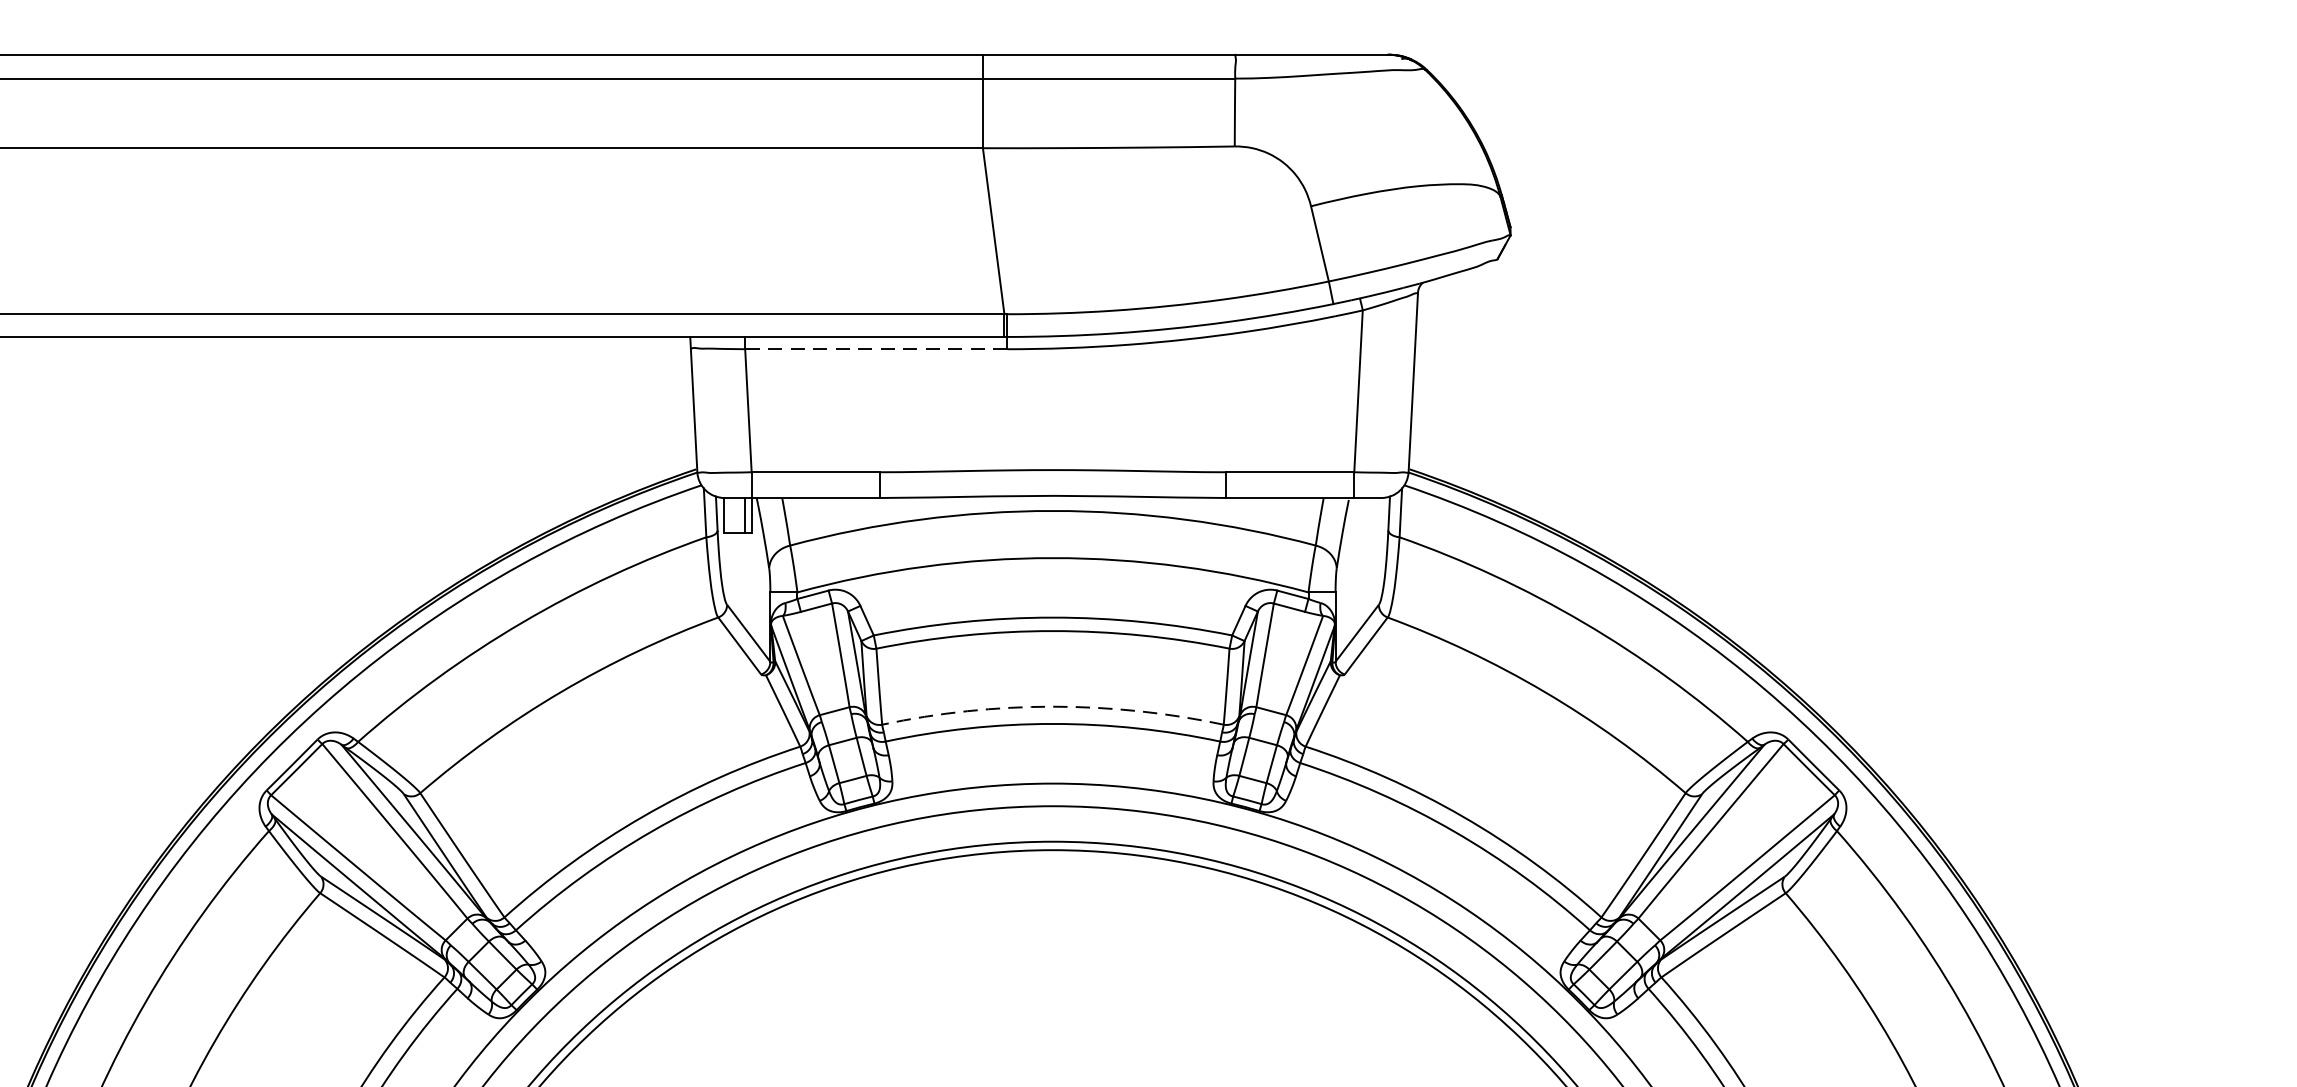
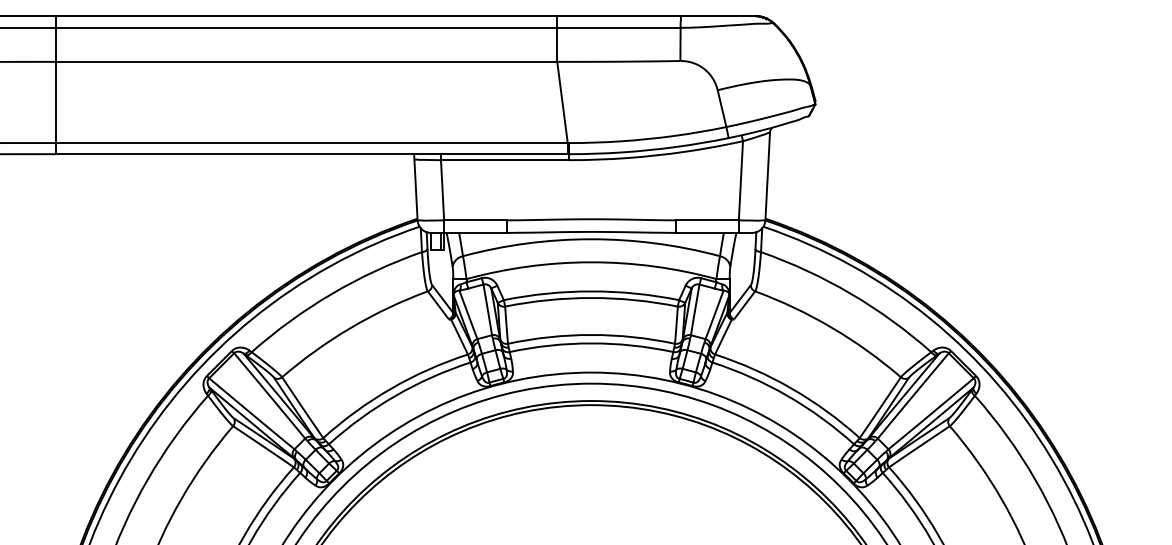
line: (875, 349) -> (504, 160), dashed -> solid
arc: (1052, 705) -> (591, 334), dashed -> solid

